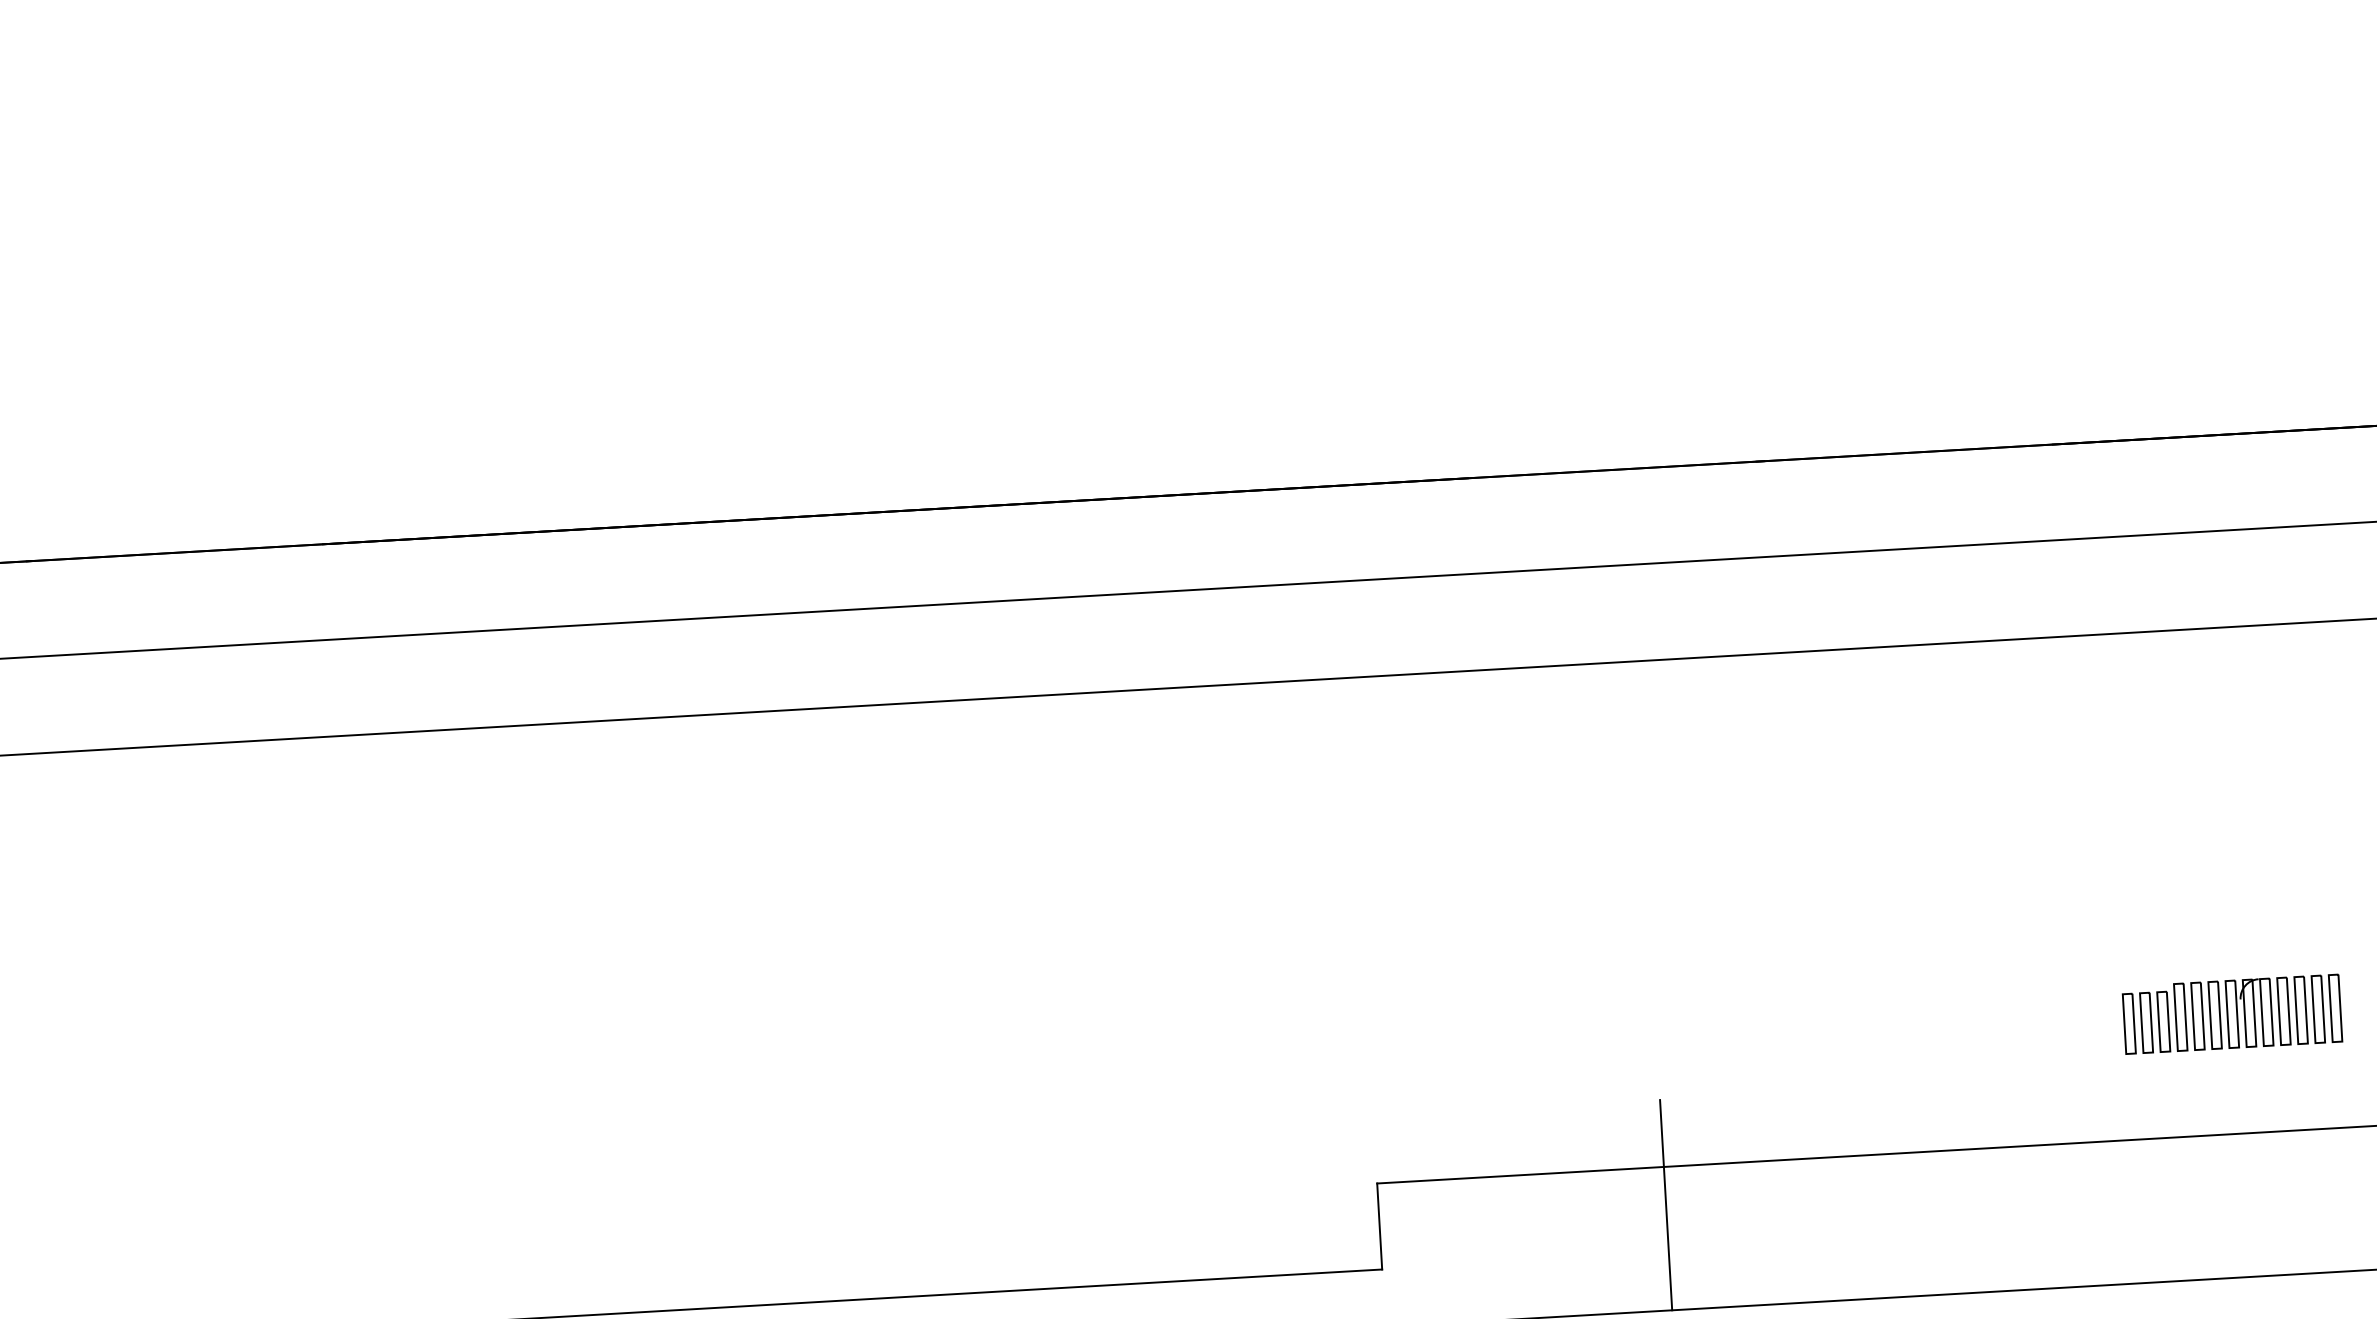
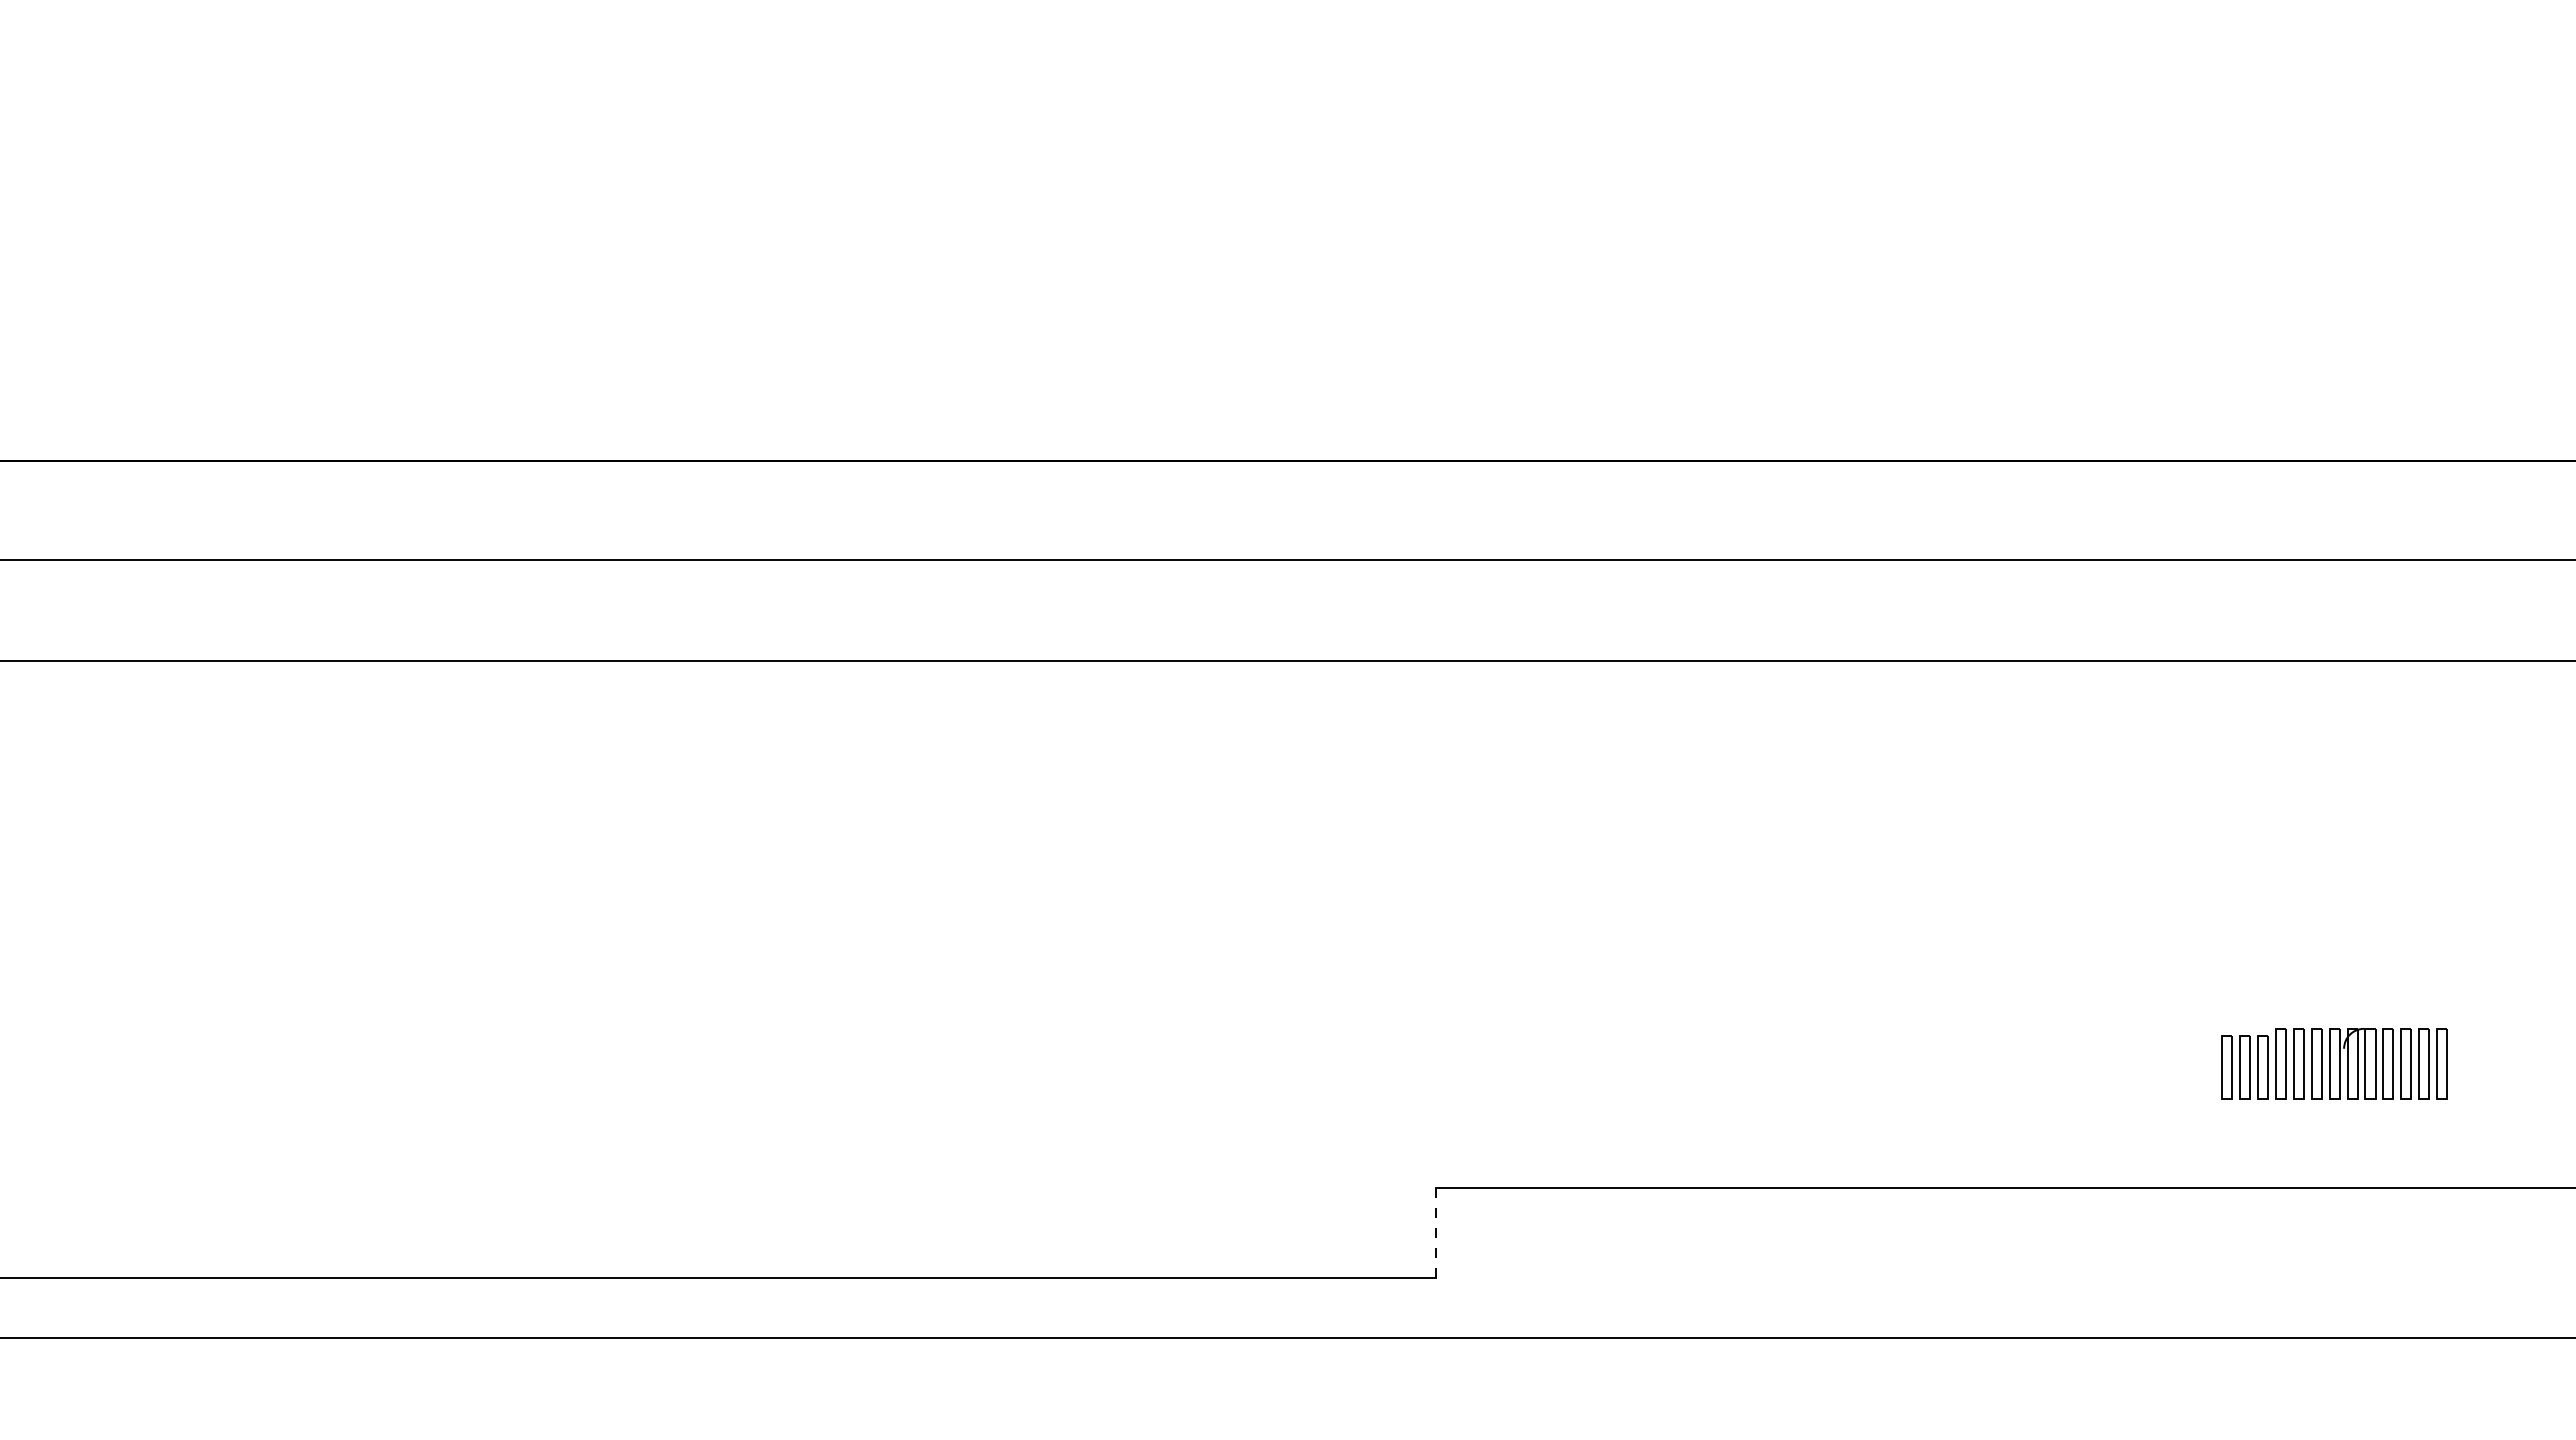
line: (1665, 1204) -> (1734, 1227), removed
line: (1379, 1226) -> (1435, 1233), solid -> dashed

